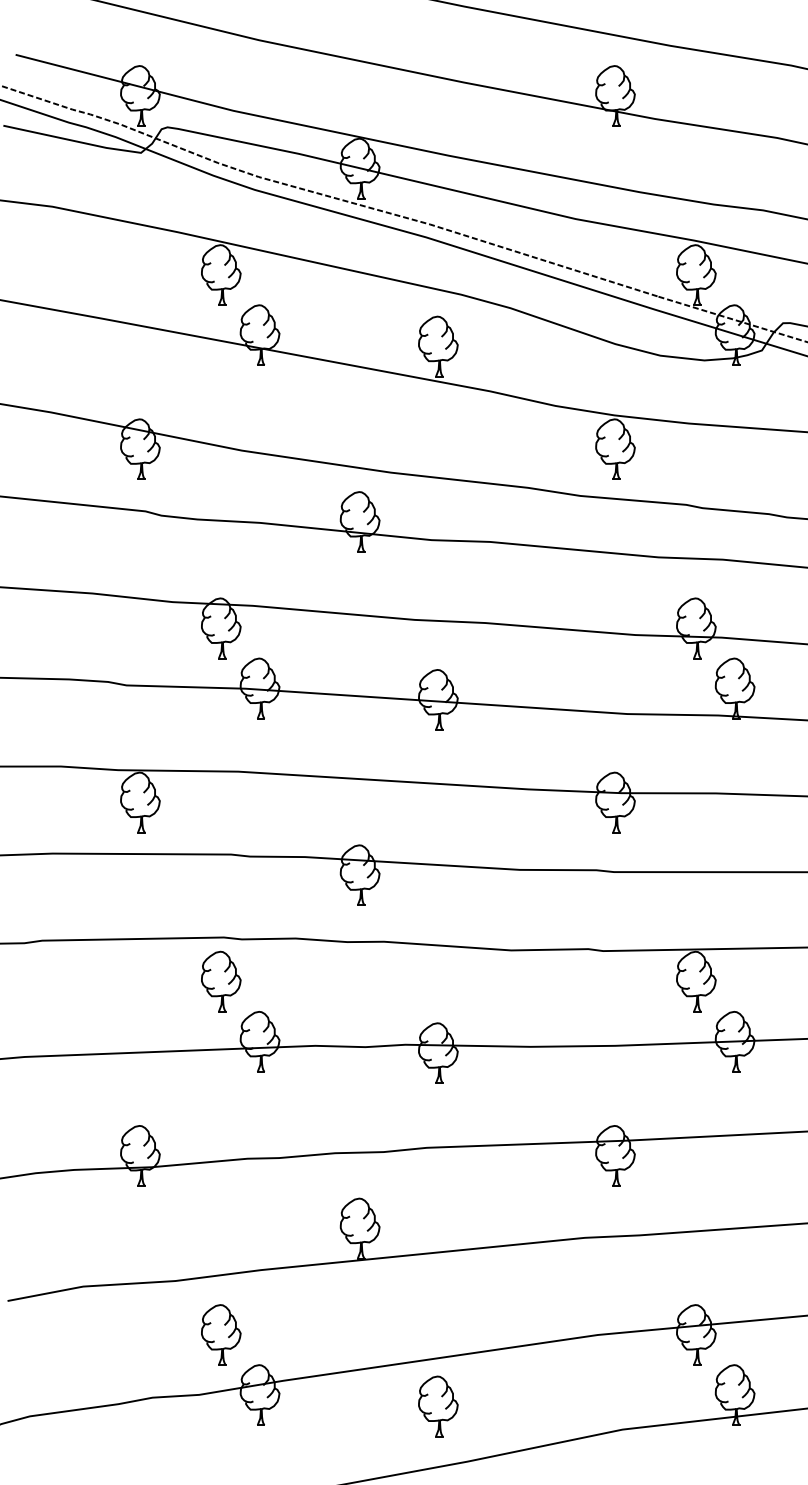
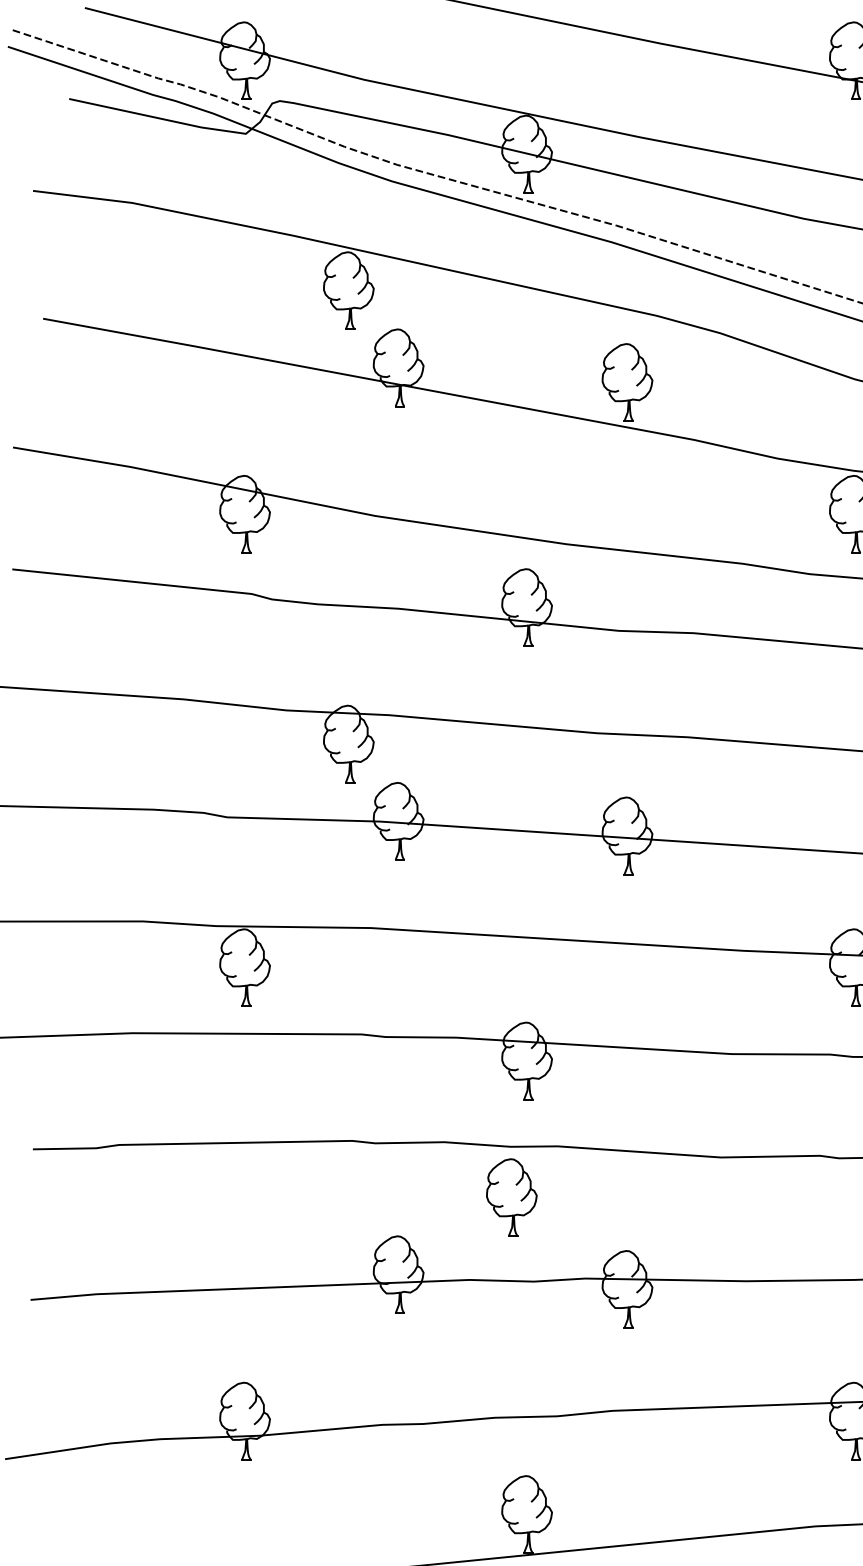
part: (221, 981) -> (512, 1197), moved

